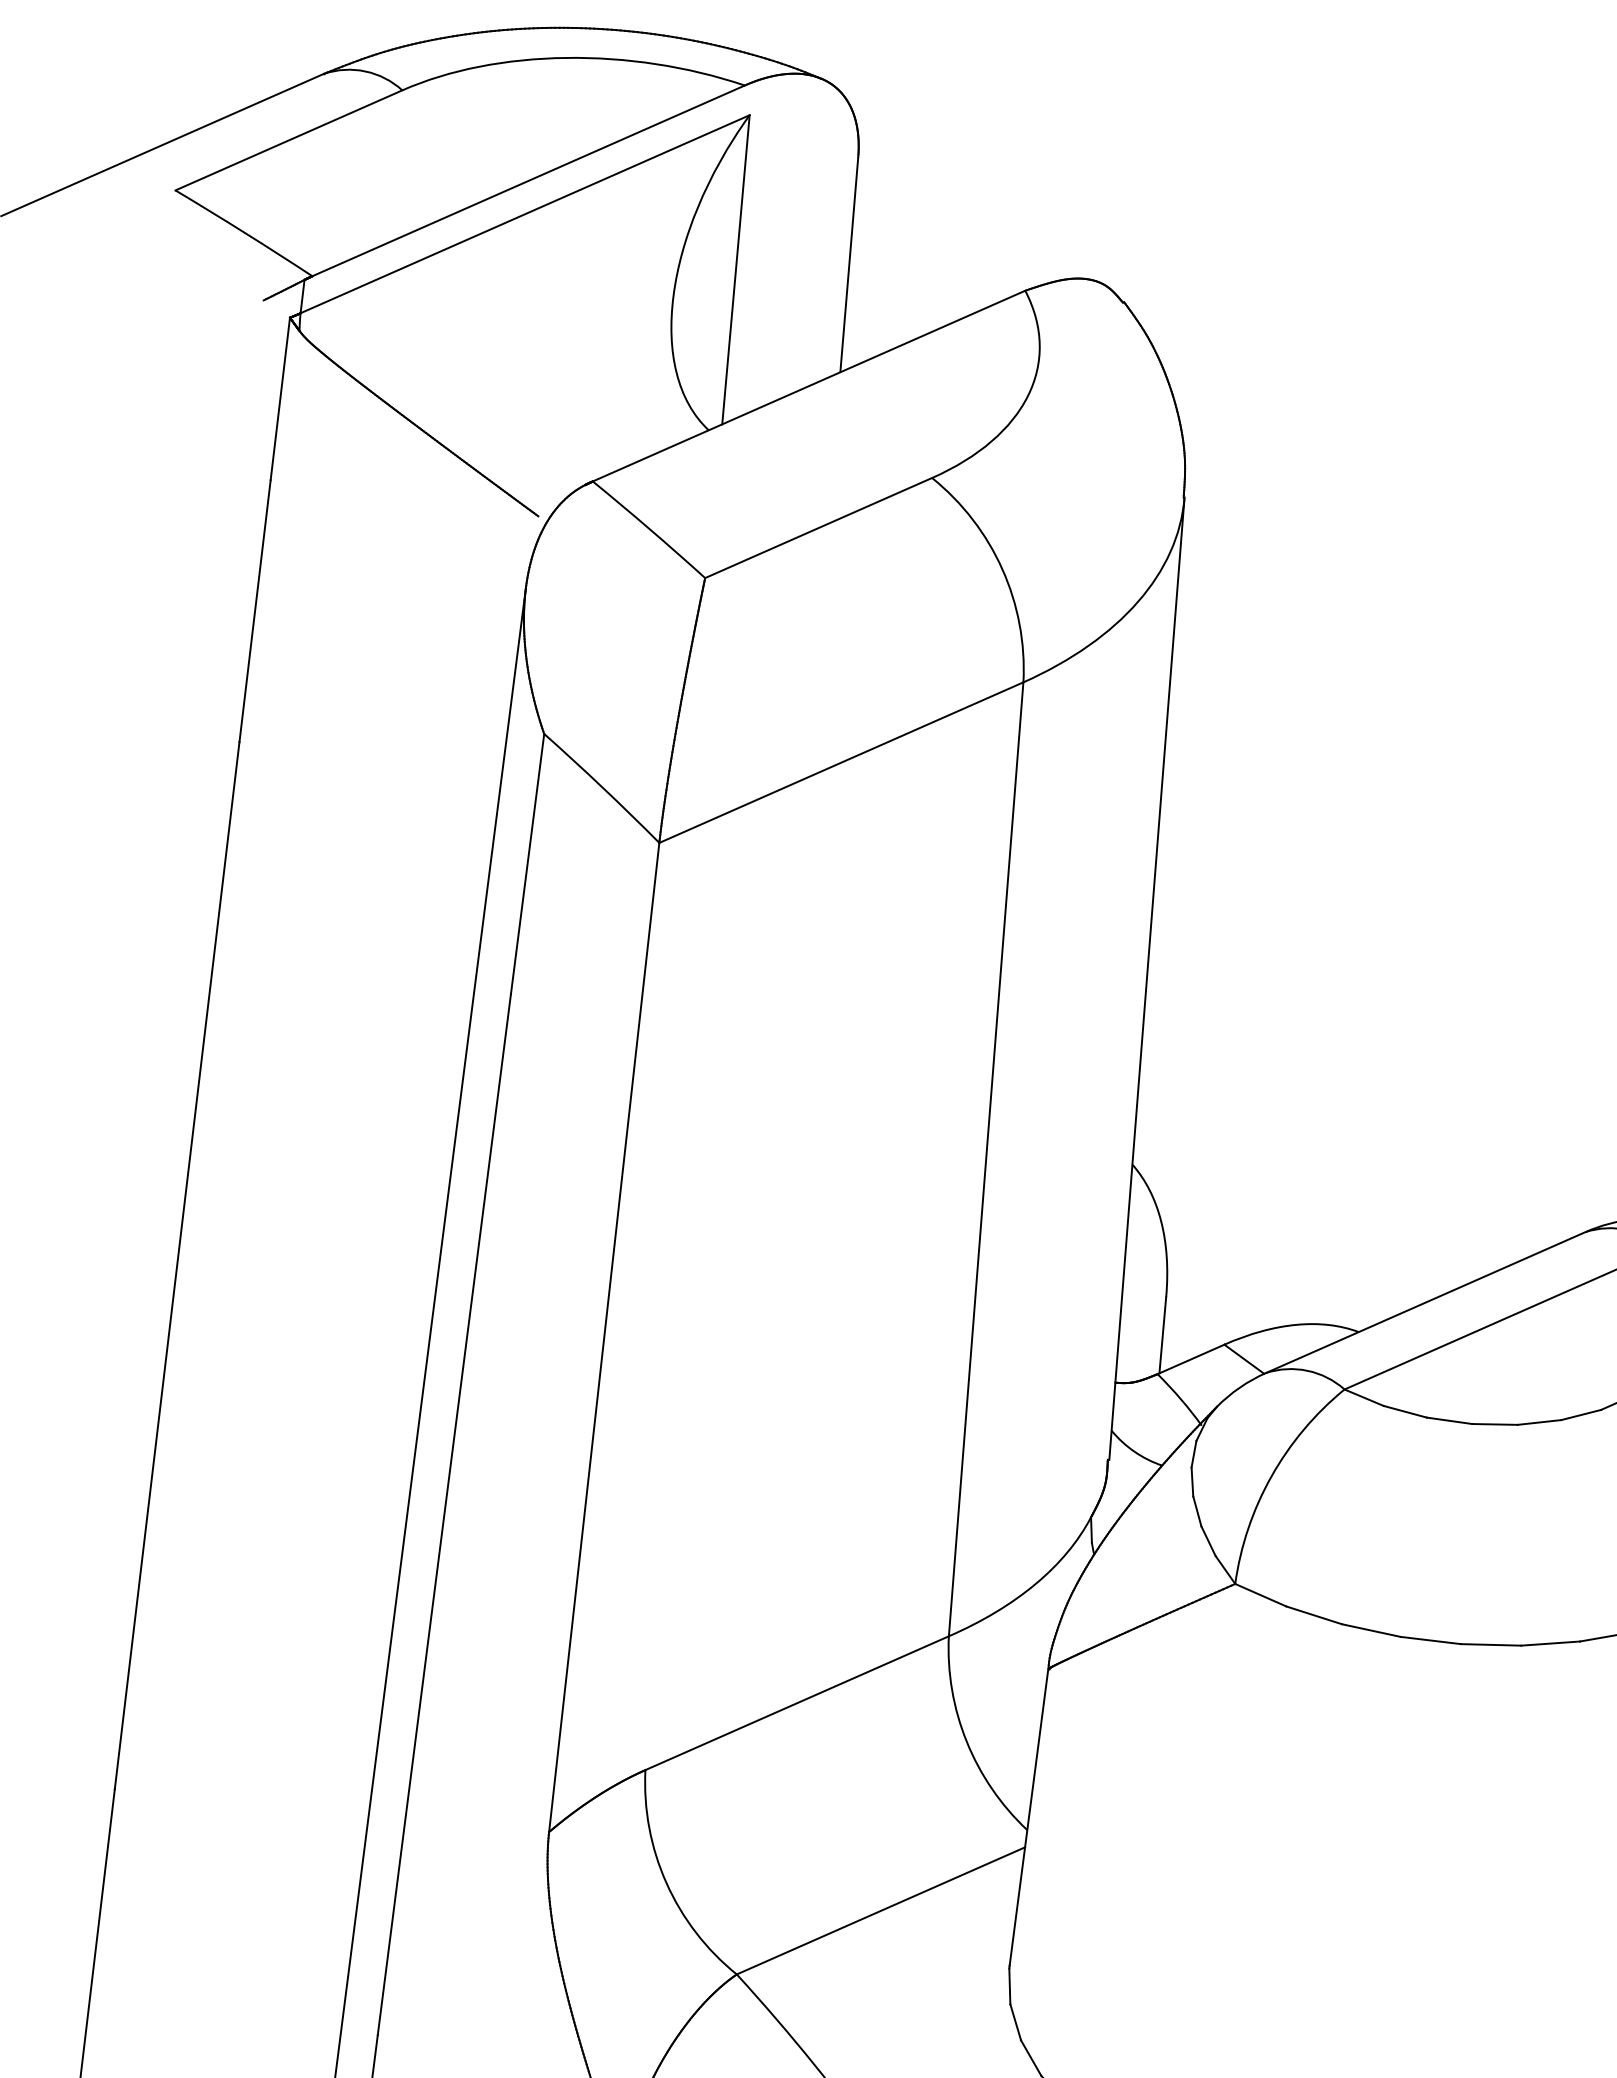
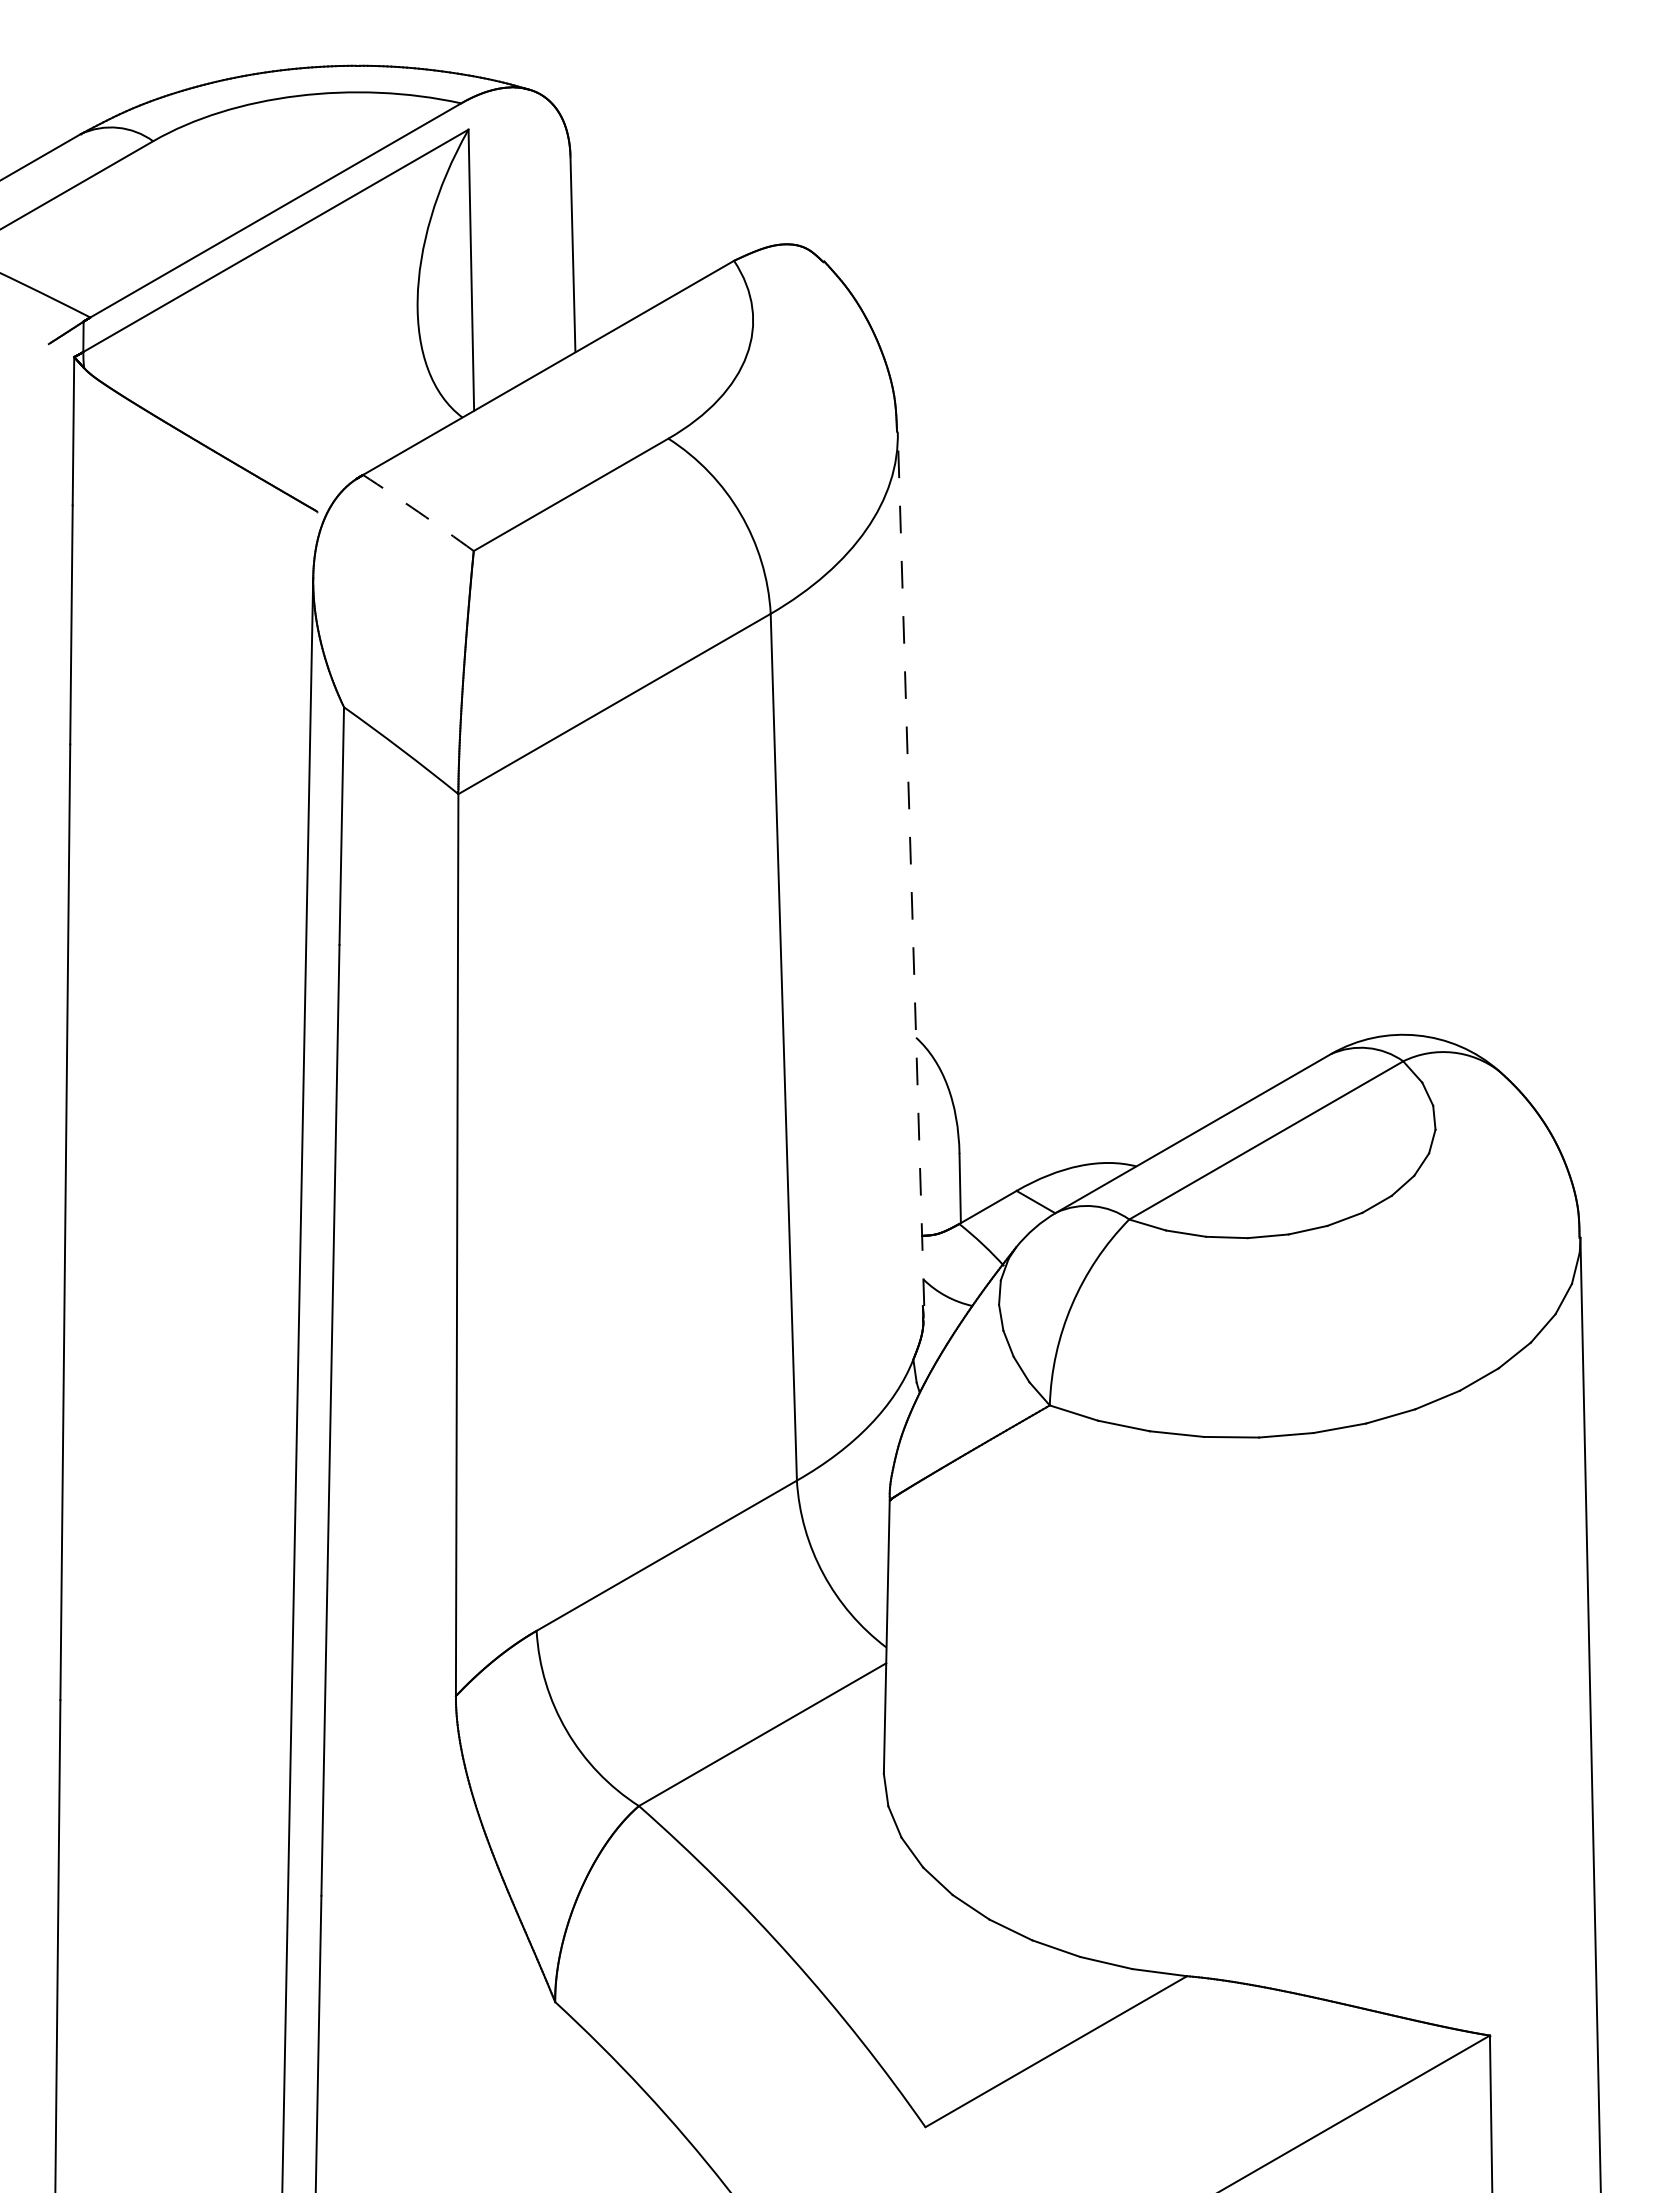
arc: (649, 529) -> (418, 512), solid -> dashed
line: (1146, 978) -> (910, 868), solid -> dashed

